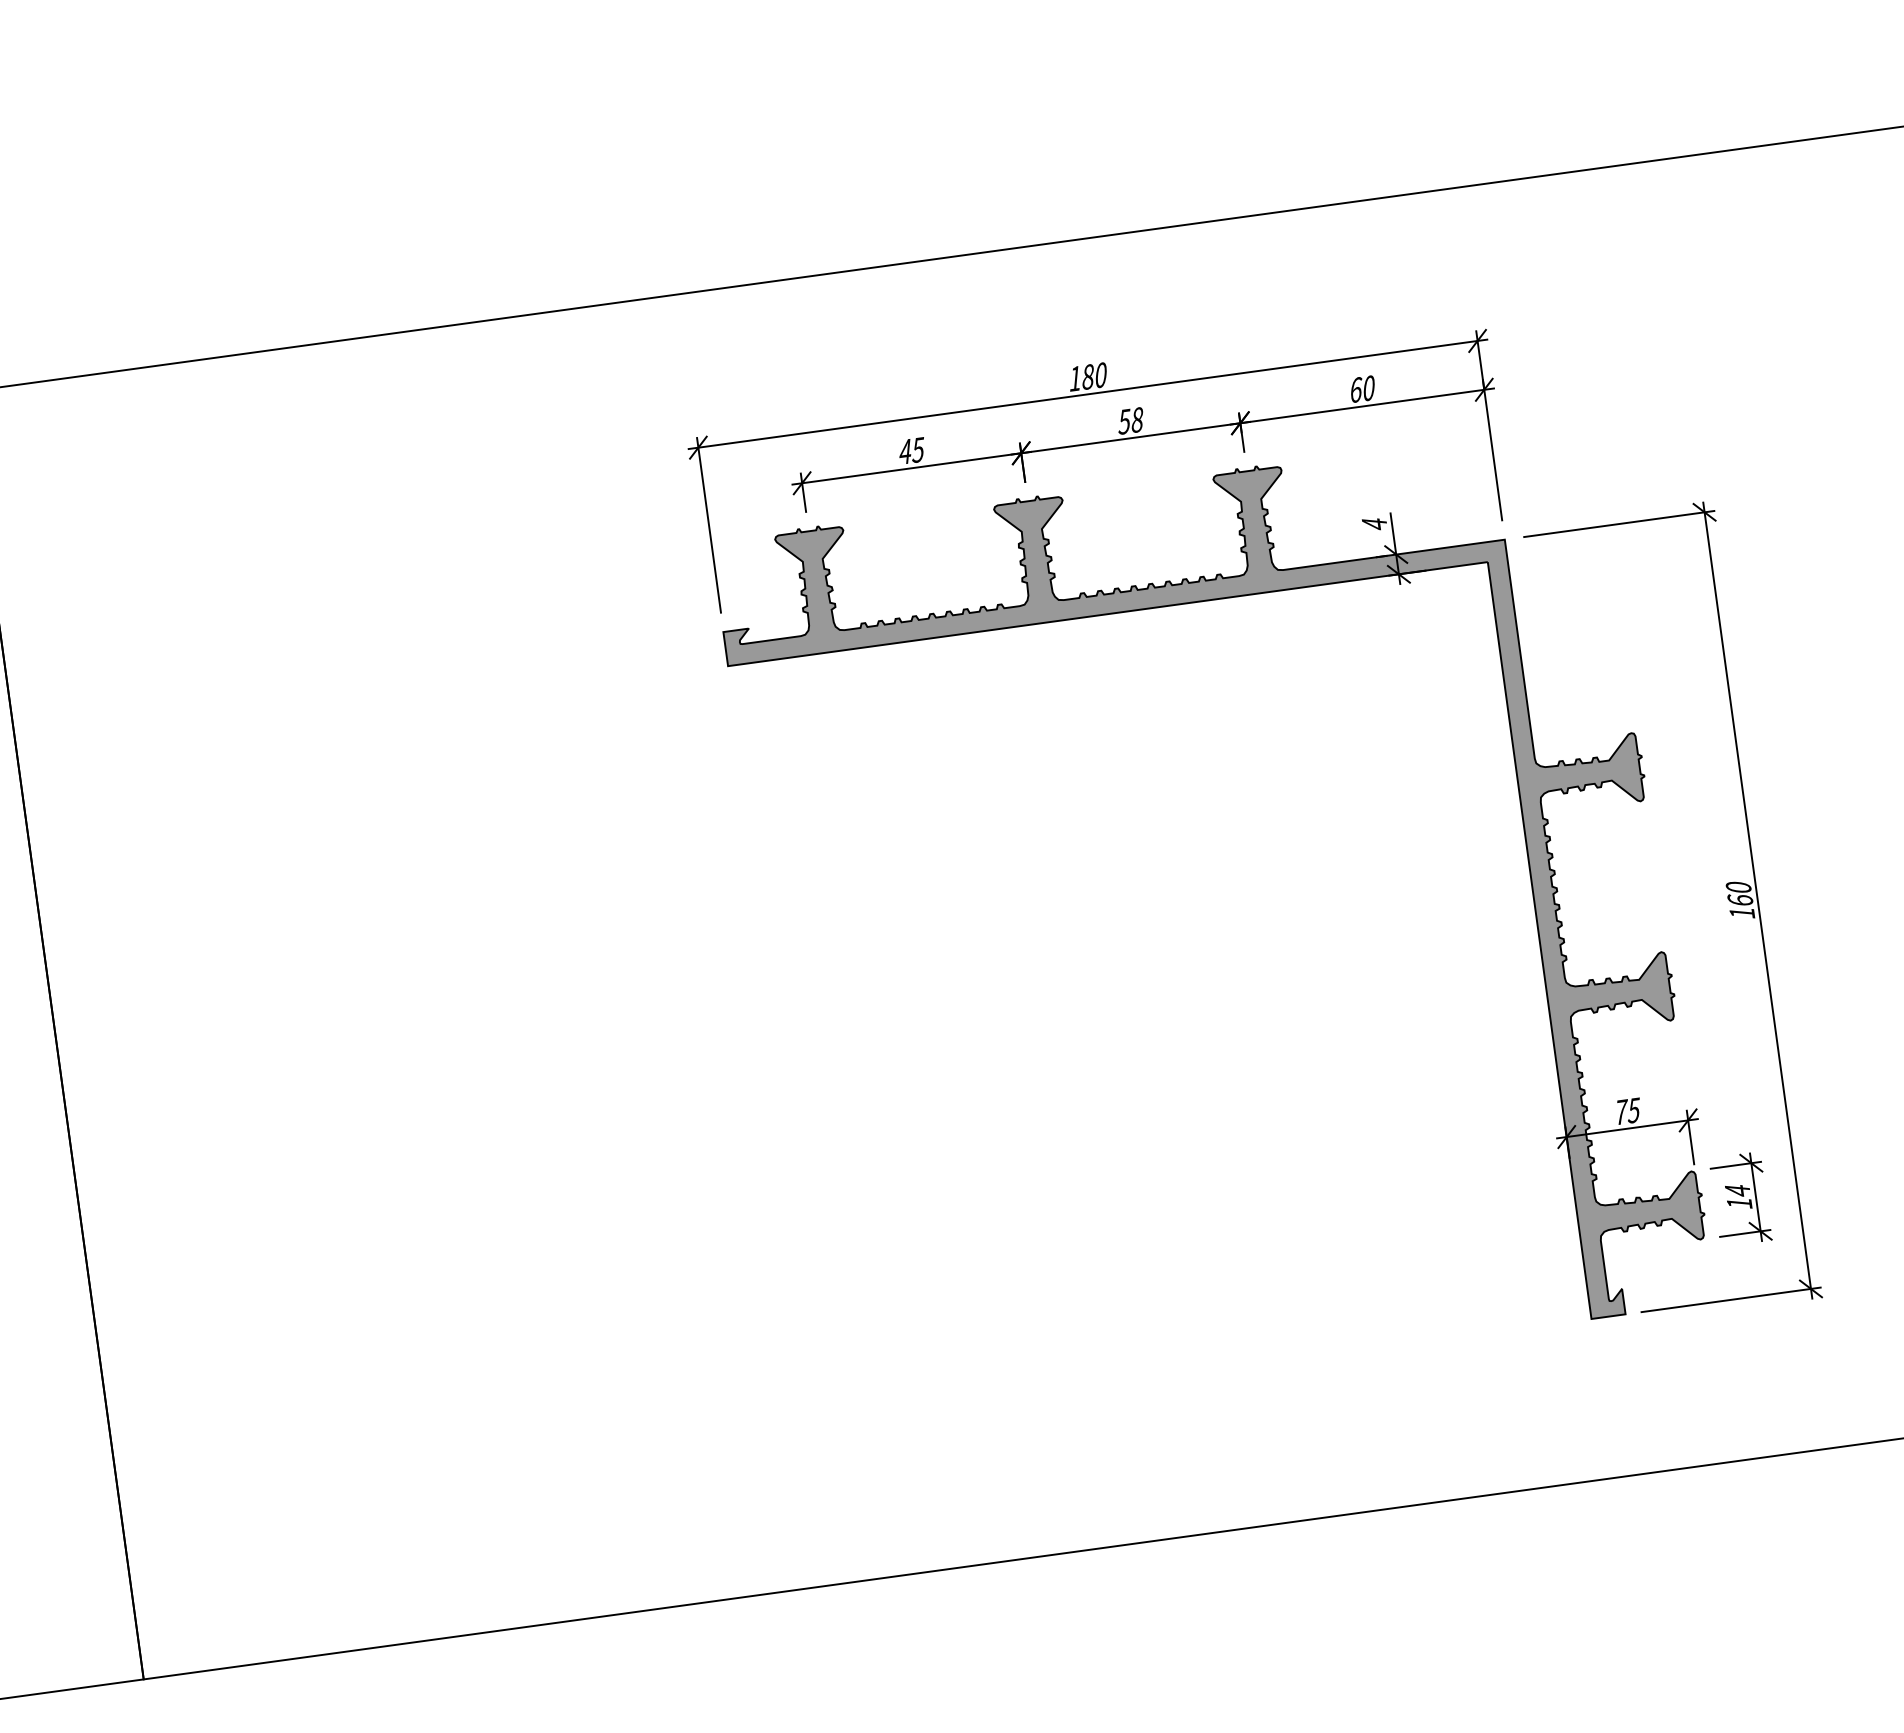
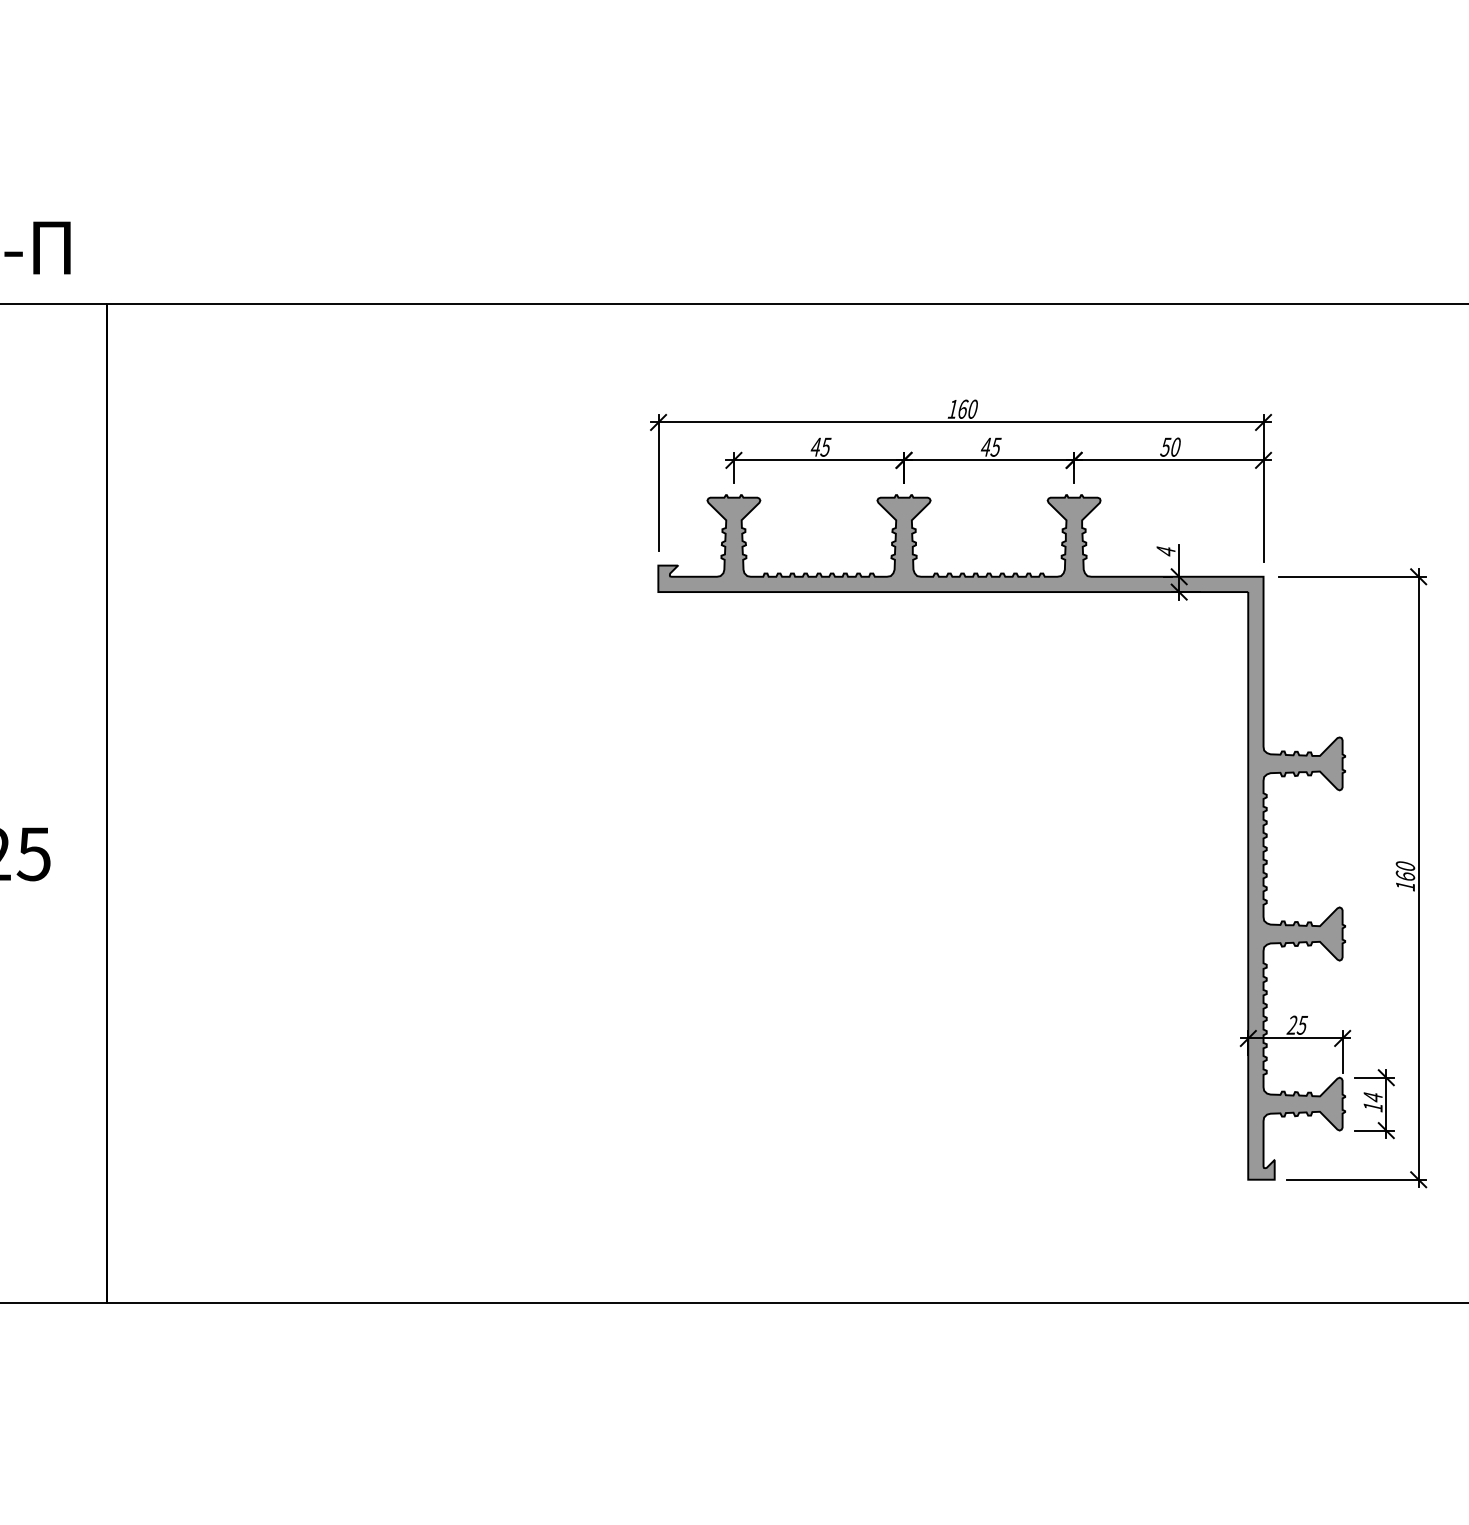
text: (1087, 376) -> (962, 408), 180 -> 160
text: (1355, 389) -> (1165, 446), 60 -> 50
text: (1130, 420) -> (990, 446), 58 -> 45
text: (1621, 1111) -> (1292, 1024), 75 -> 25

